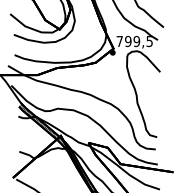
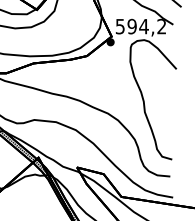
text: (134, 41) -> (140, 26), 799,5 -> 594,2

